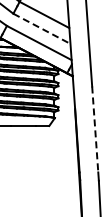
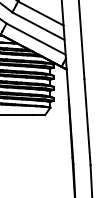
line: (42, 29) -> (39, 26), dashed -> solid
line: (95, 129) -> (87, 118), dashed -> solid

